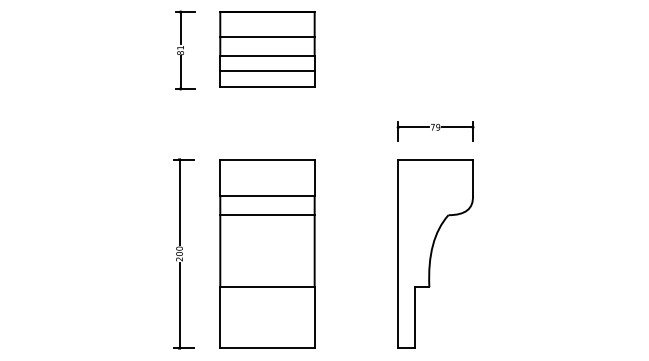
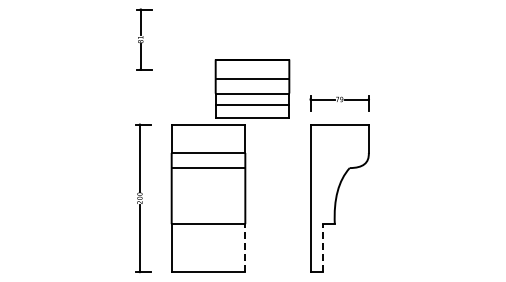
part: (267, 49) -> (252, 88), moved
line: (314, 318) -> (245, 248), solid -> dashed
line: (414, 318) -> (323, 248), solid -> dashed

